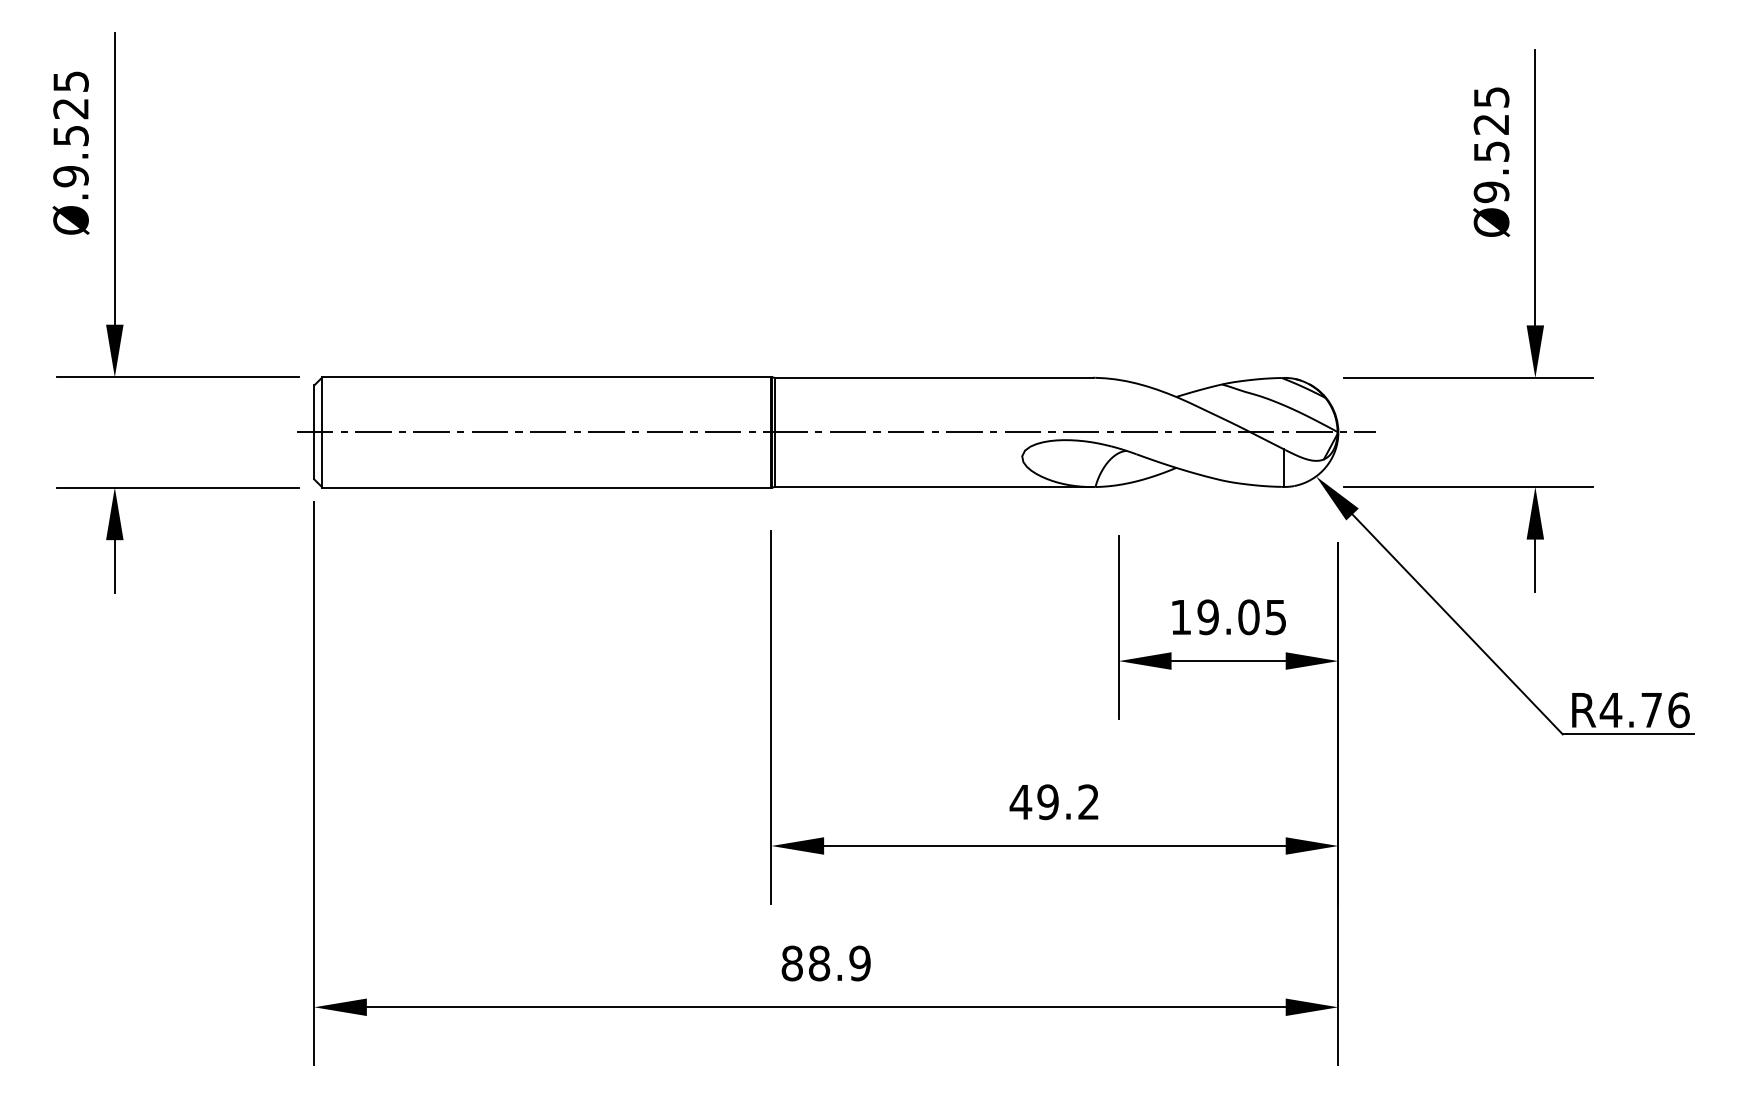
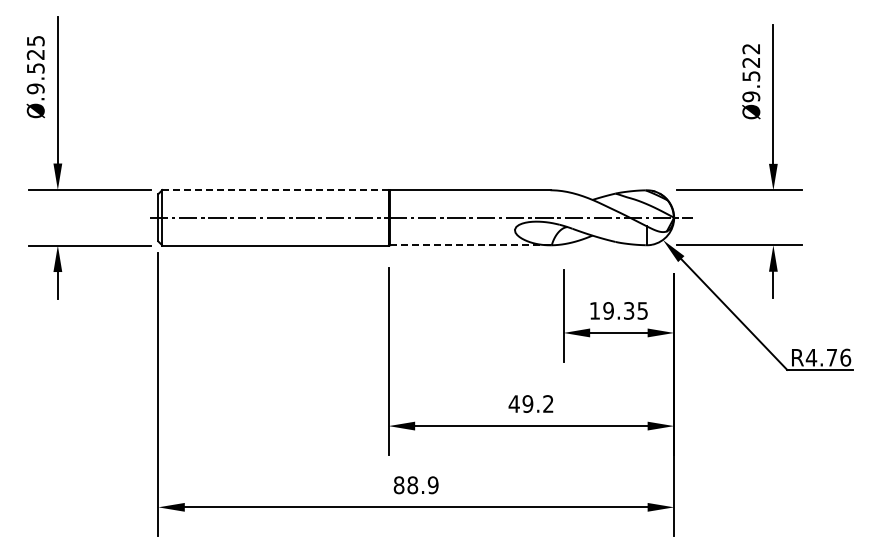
text: (1491, 98) -> (751, 49), Ø9.525 -> Ø9.522
line: (548, 378) -> (276, 190), solid -> dashed
line: (934, 487) -> (470, 245), solid -> dashed
text: (1247, 616) -> (628, 310), 19.05 -> 19.35

